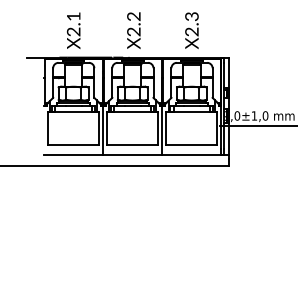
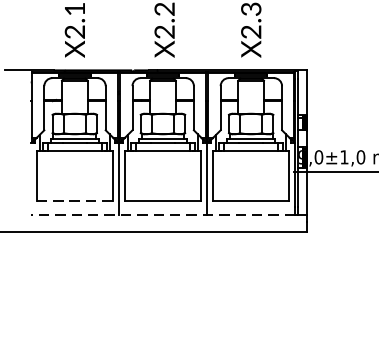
line: (73, 145) -> (74, 201), solid -> dashed
line: (132, 154) -> (162, 214), solid -> dashed

